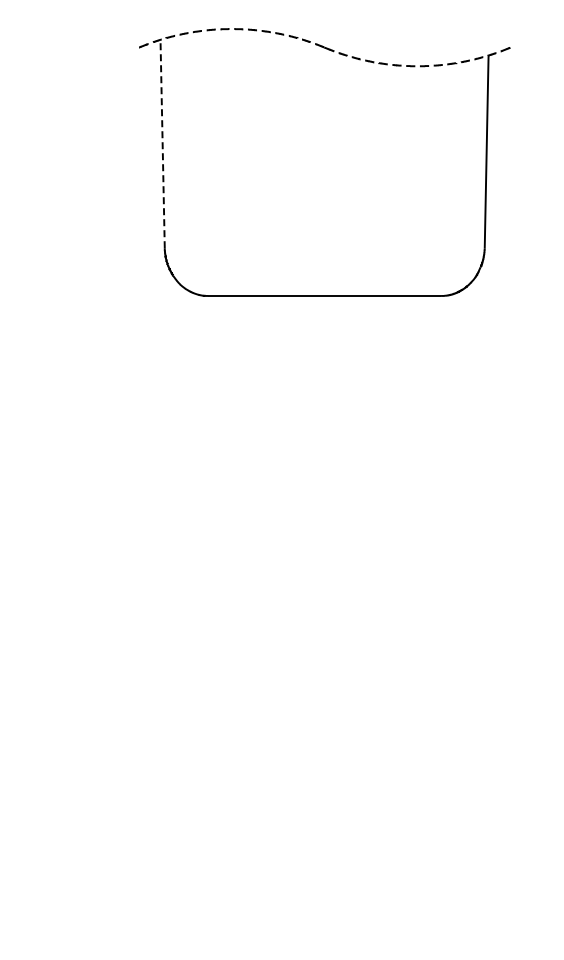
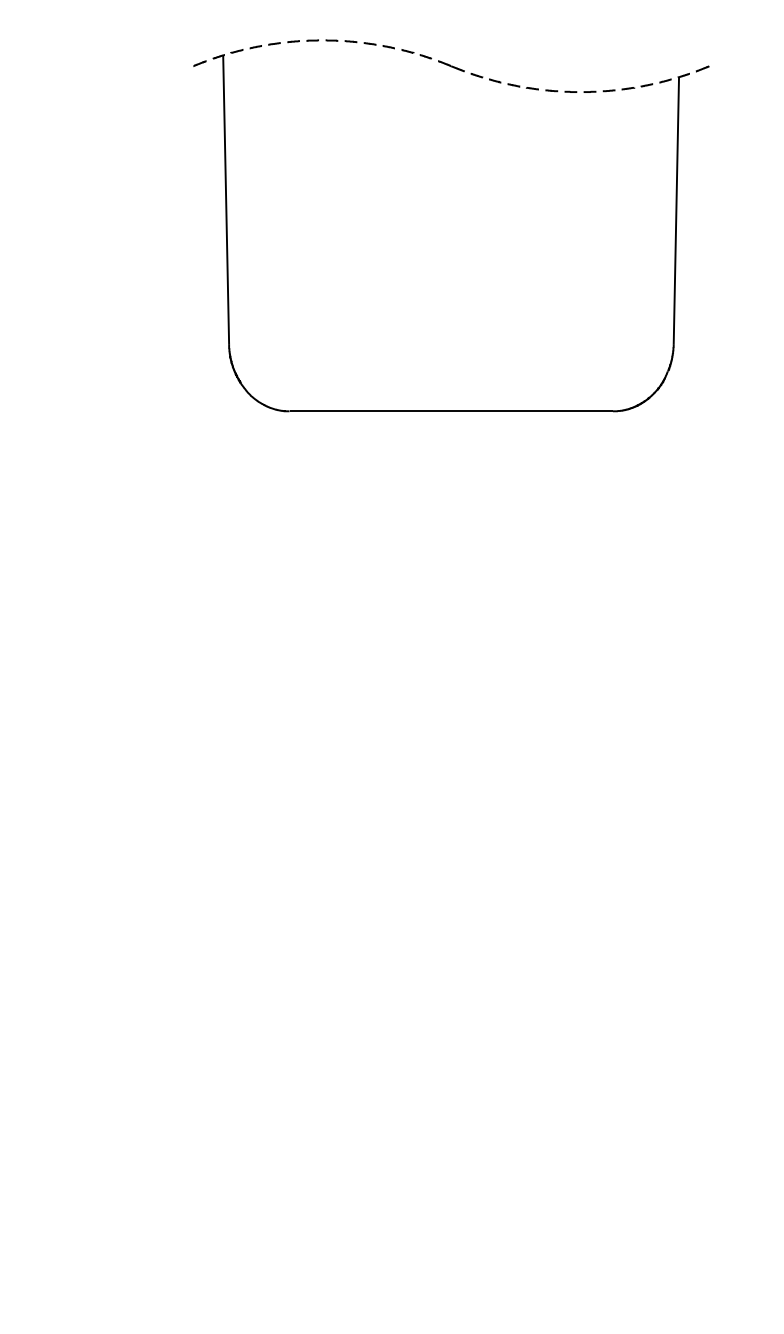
line: (162, 143) -> (225, 199), dashed -> solid

